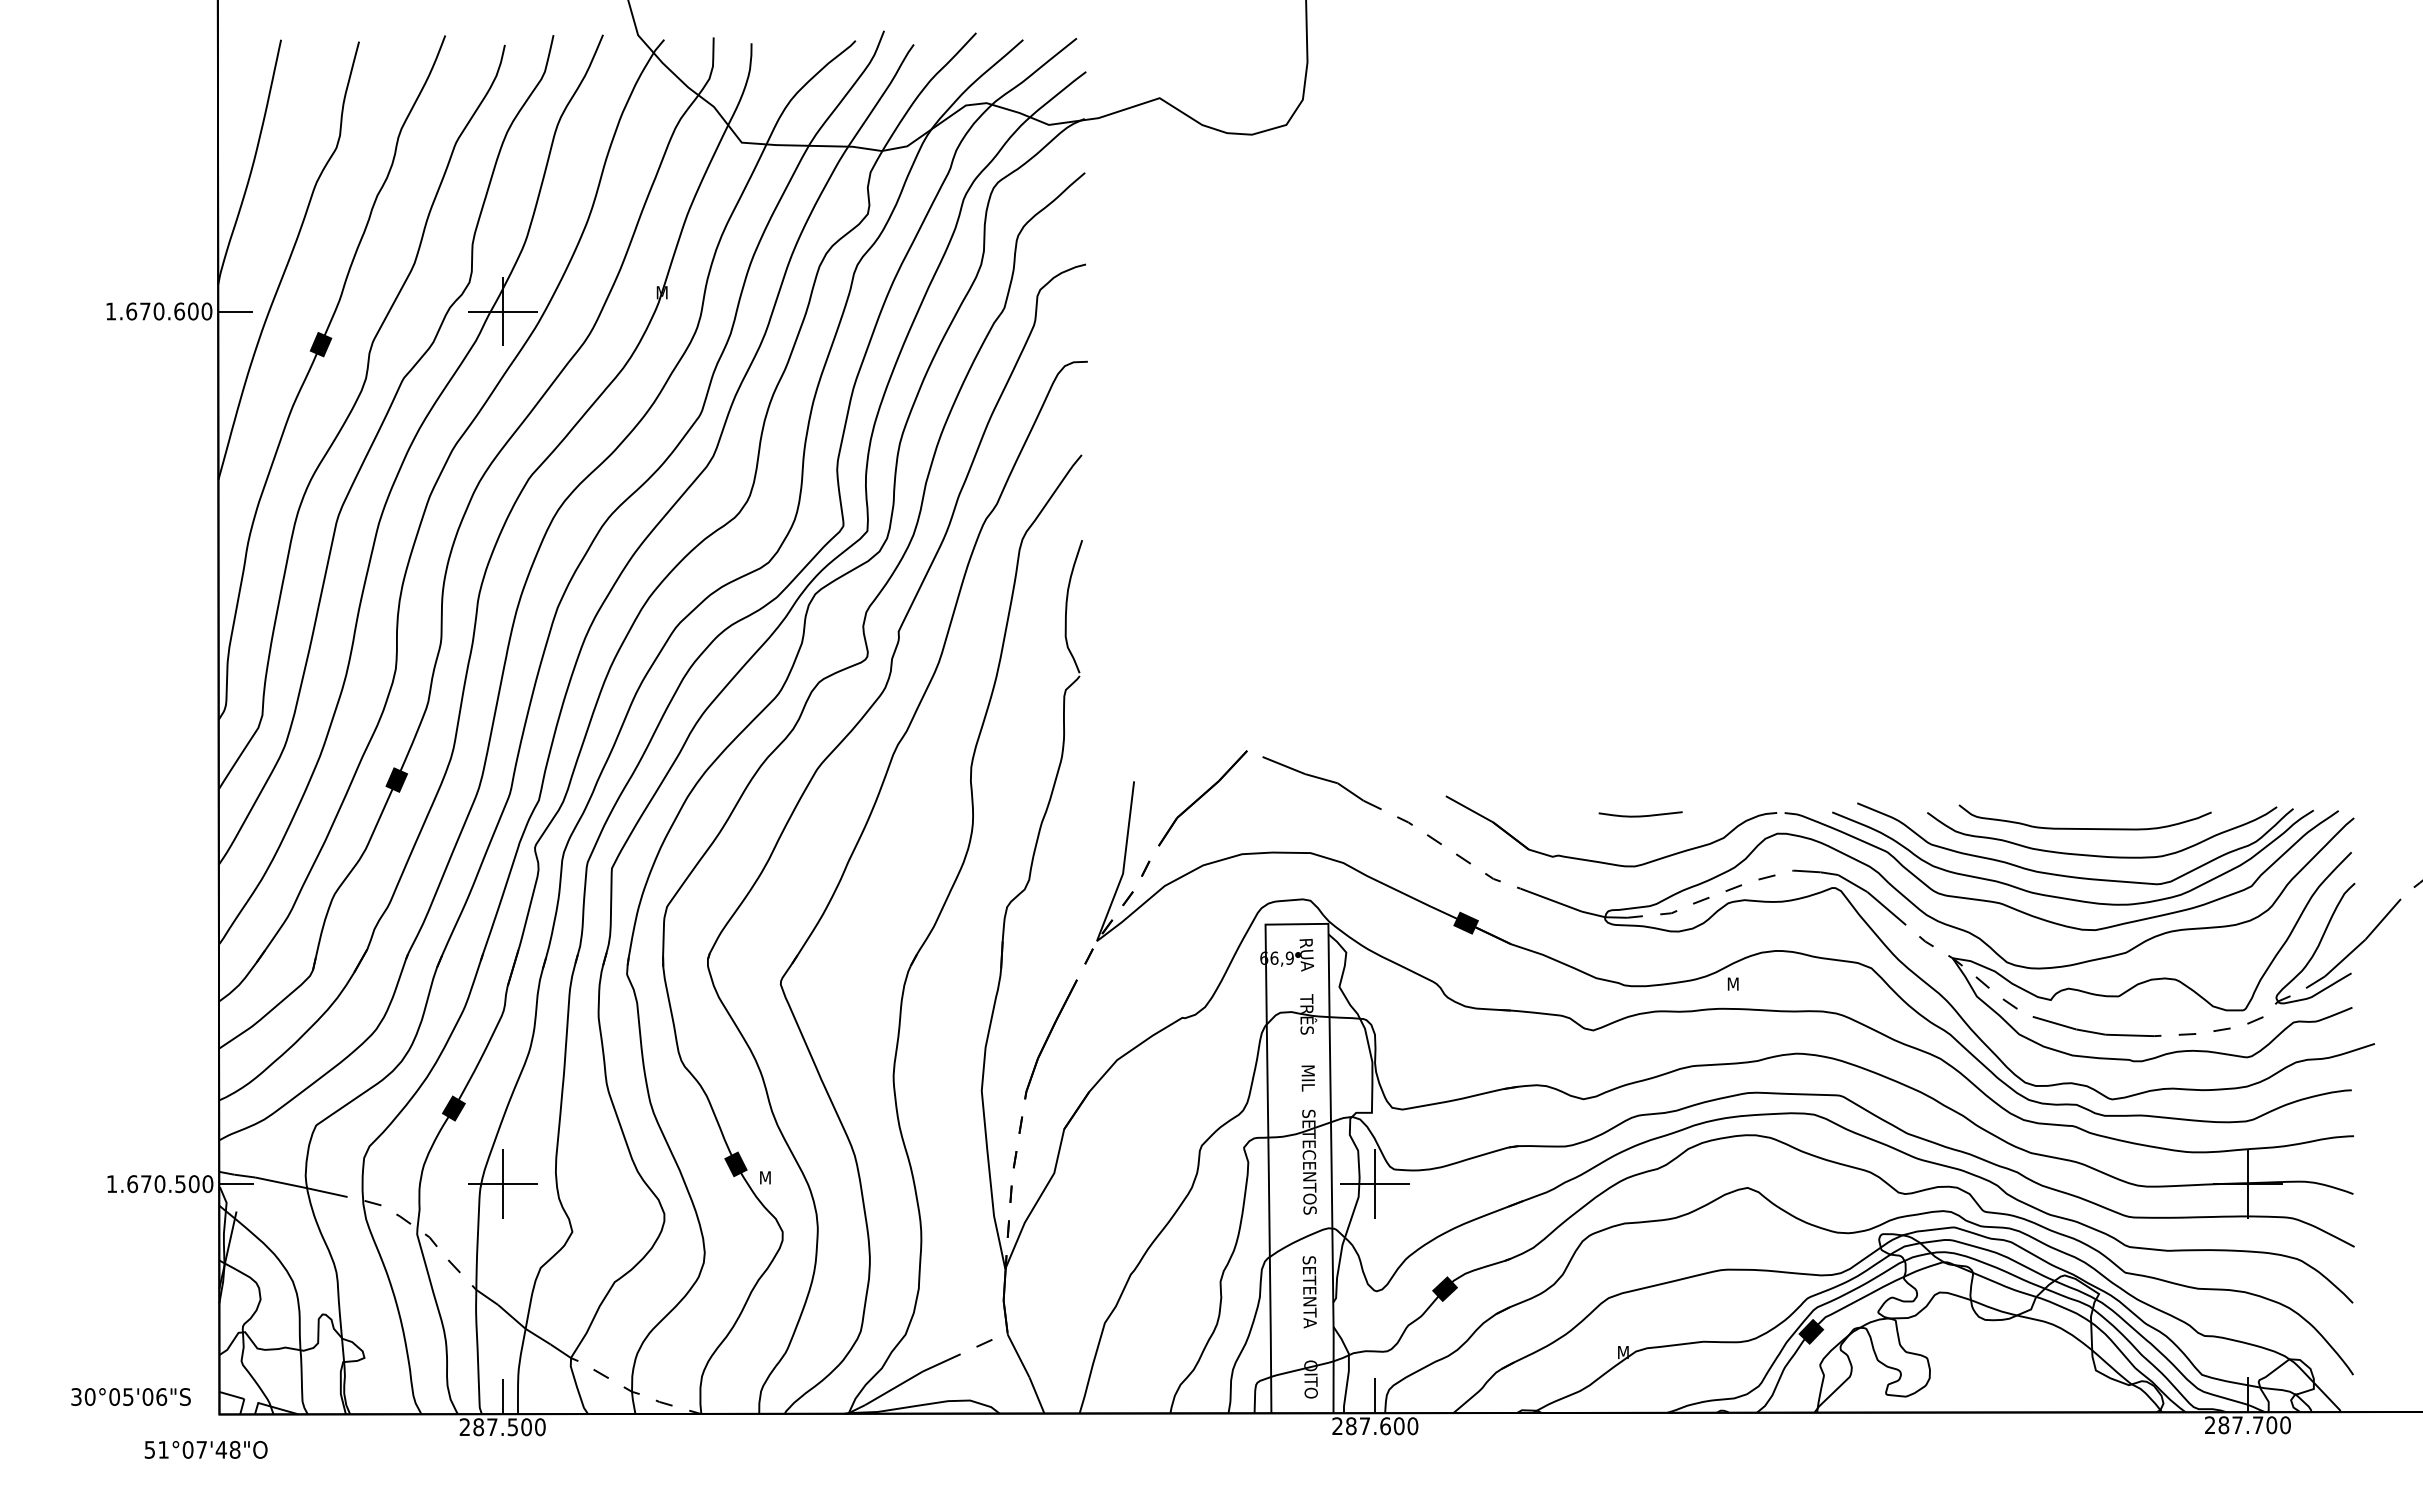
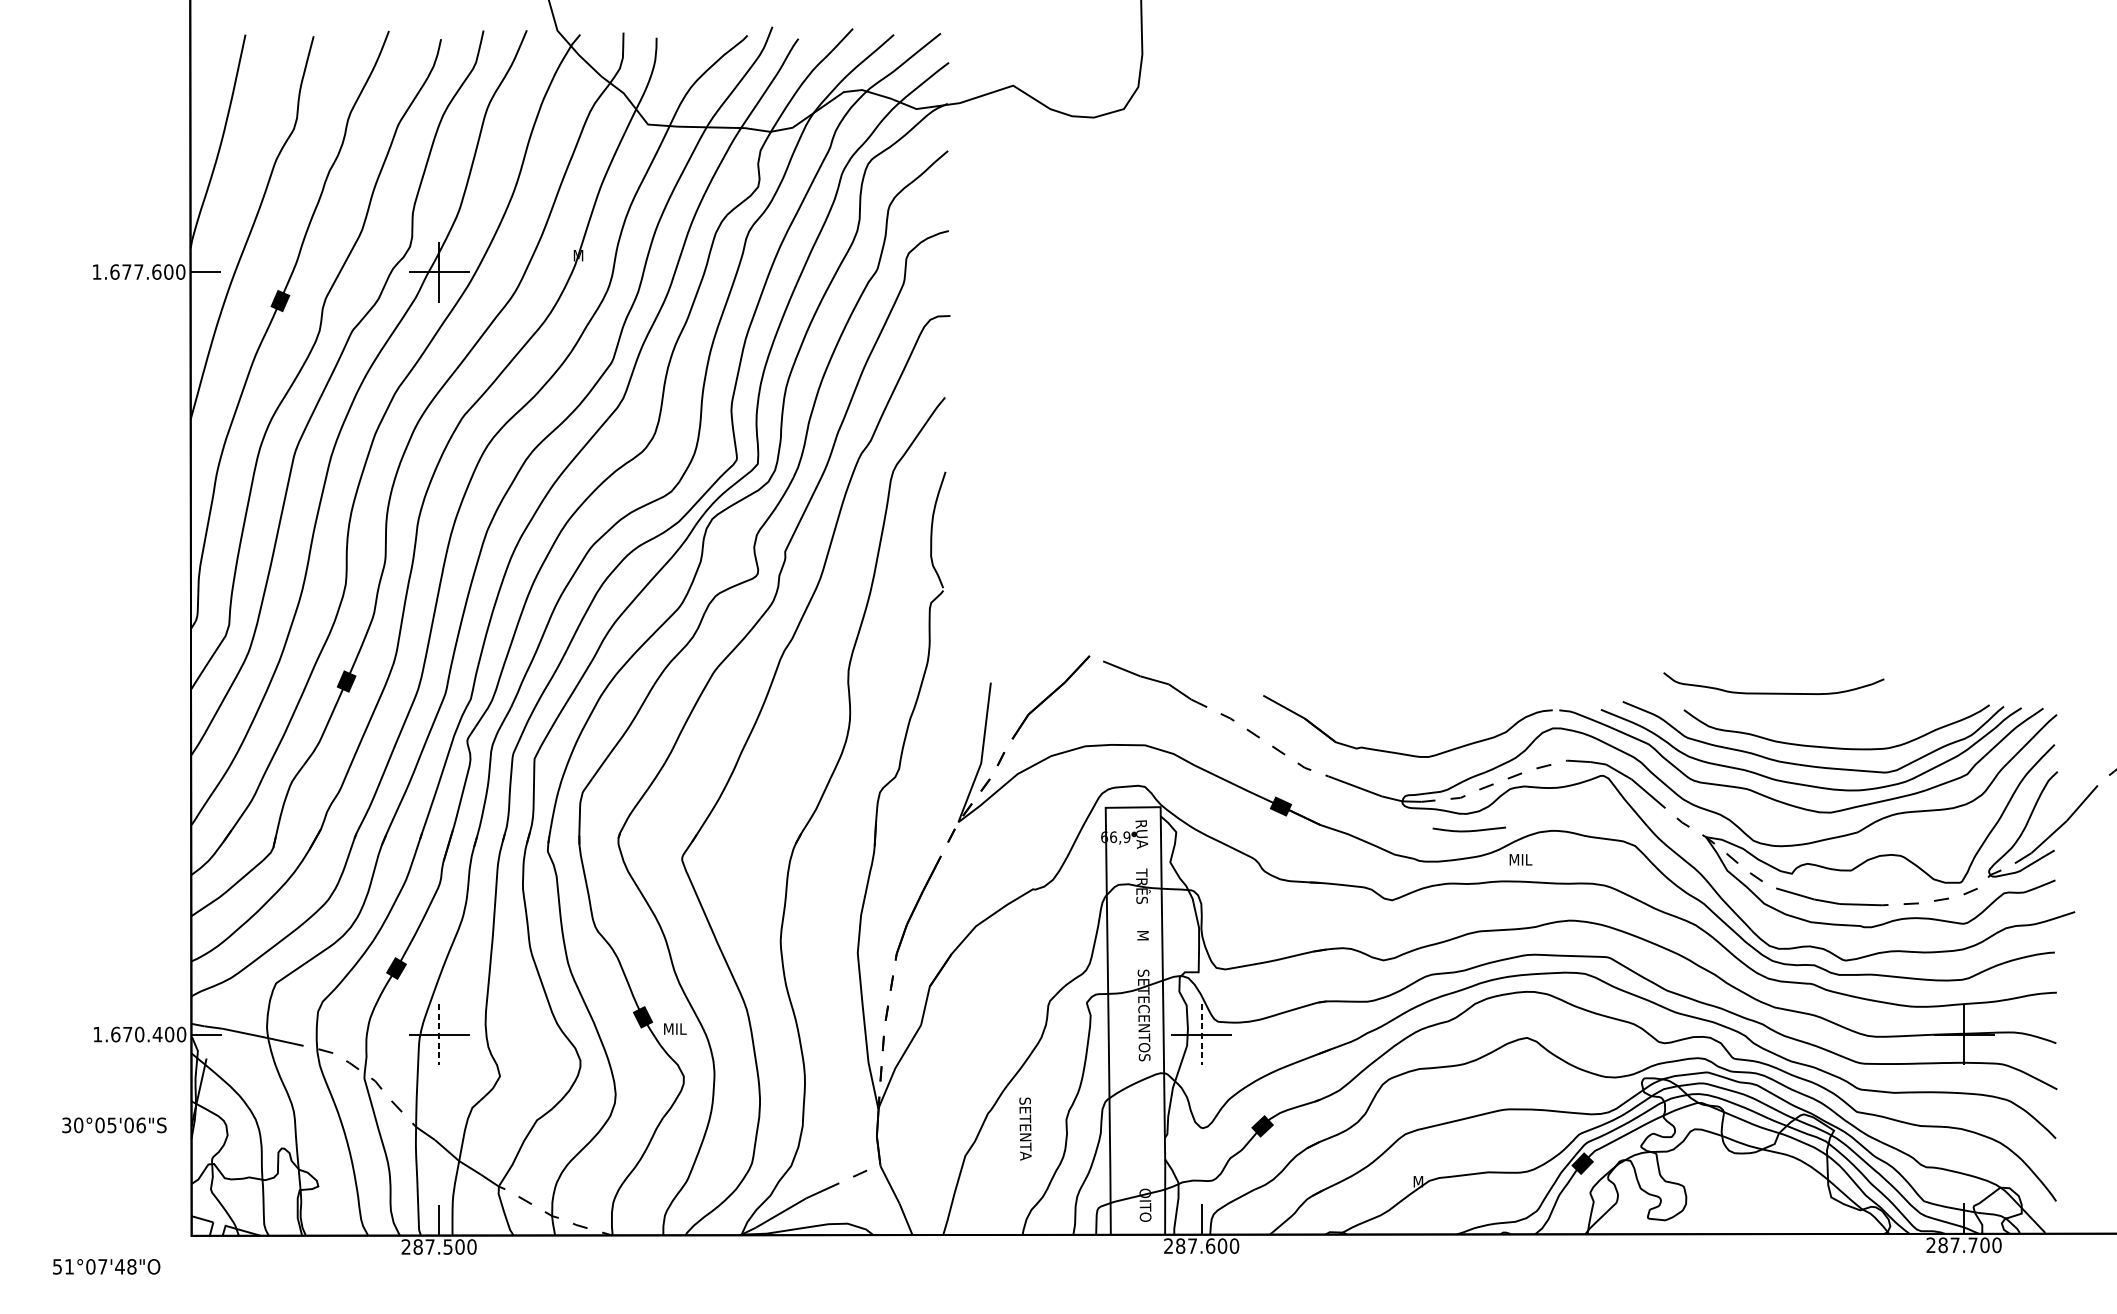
text: (158, 311) -> (138, 272), 1.670.600 -> 1.677.600
curve: (1640, 815) -> (1469, 830), moved
curve: (2084, 828) -> (1773, 693), moved
text: (1747, 983) -> (1526, 859), M -> MIL
text: (1307, 1085) -> (1142, 948), MIL -> M
text: (779, 1177) -> (681, 1028), M -> MIL
text: (180, 1184) -> (157, 1034), 1.670.500 -> 1.670.400
line: (502, 1184) -> (438, 1034), solid -> dashed
line: (1375, 1184) -> (1201, 1034), solid -> dashed
text: (1309, 1292) -> (1025, 1129), moved
text: (130, 1396) -> (113, 1124), moved
text: (205, 1449) -> (106, 1266), moved

